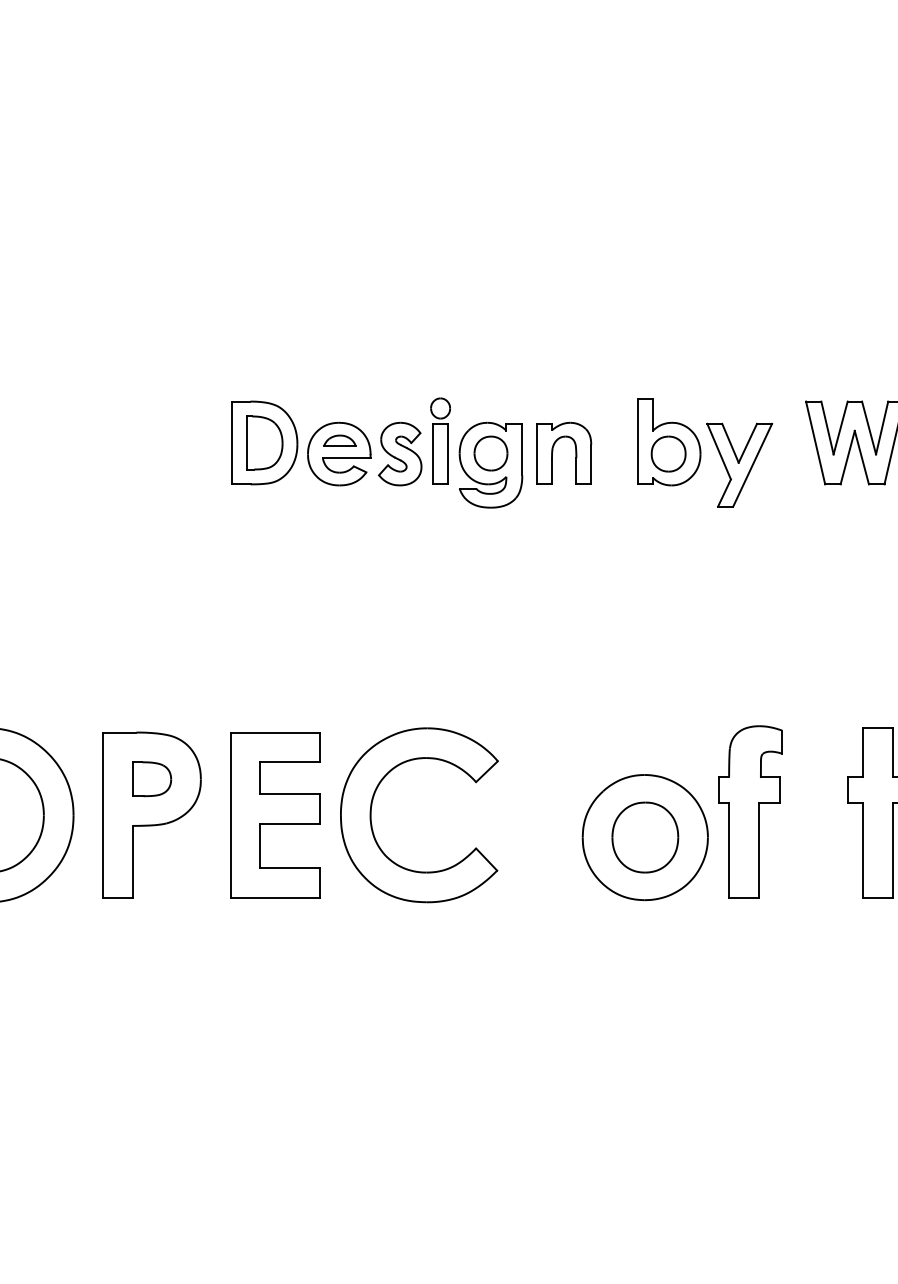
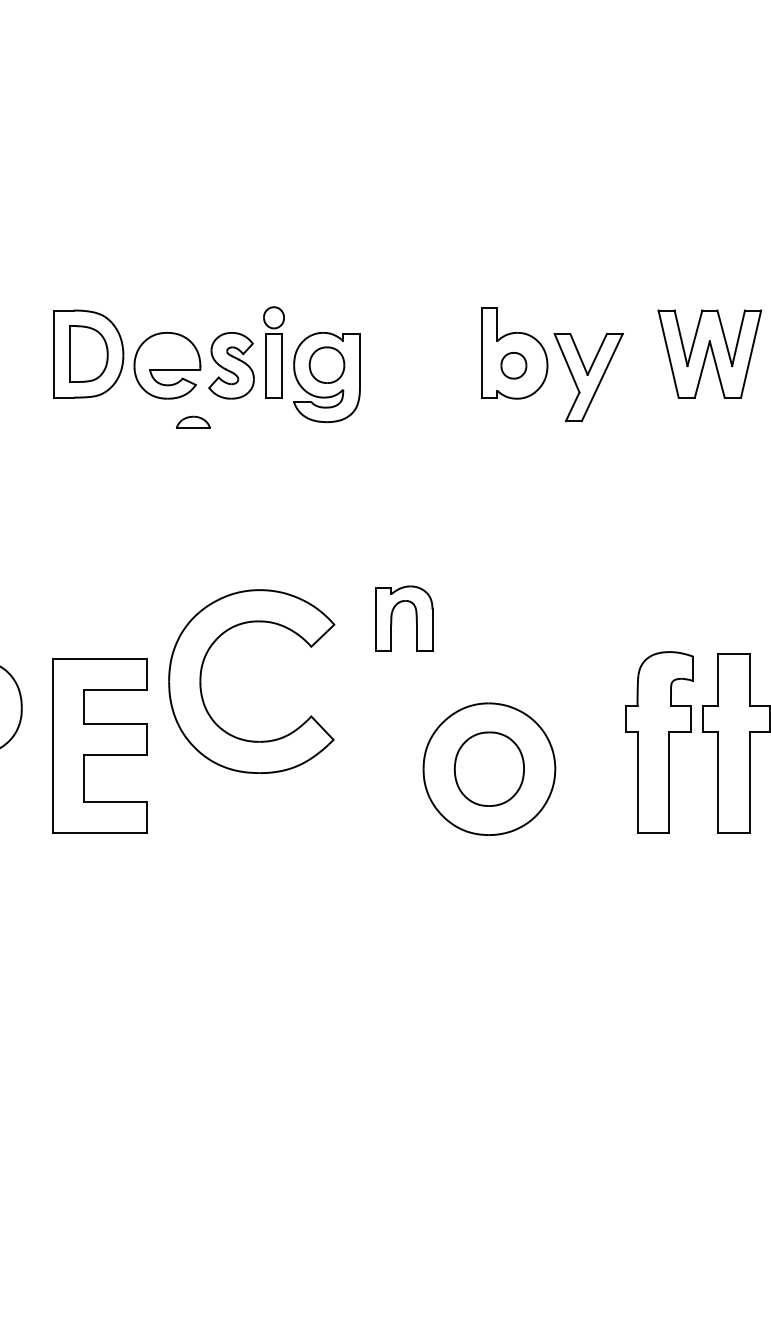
part: (339, 440) -> (192, 421), moved
part: (553, 452) -> (392, 617), moved
part: (668, 453) -> (513, 365), size x0.7
part: (750, 811) -> (660, 741), moved
part: (372, 824) -> (202, 691), moved

